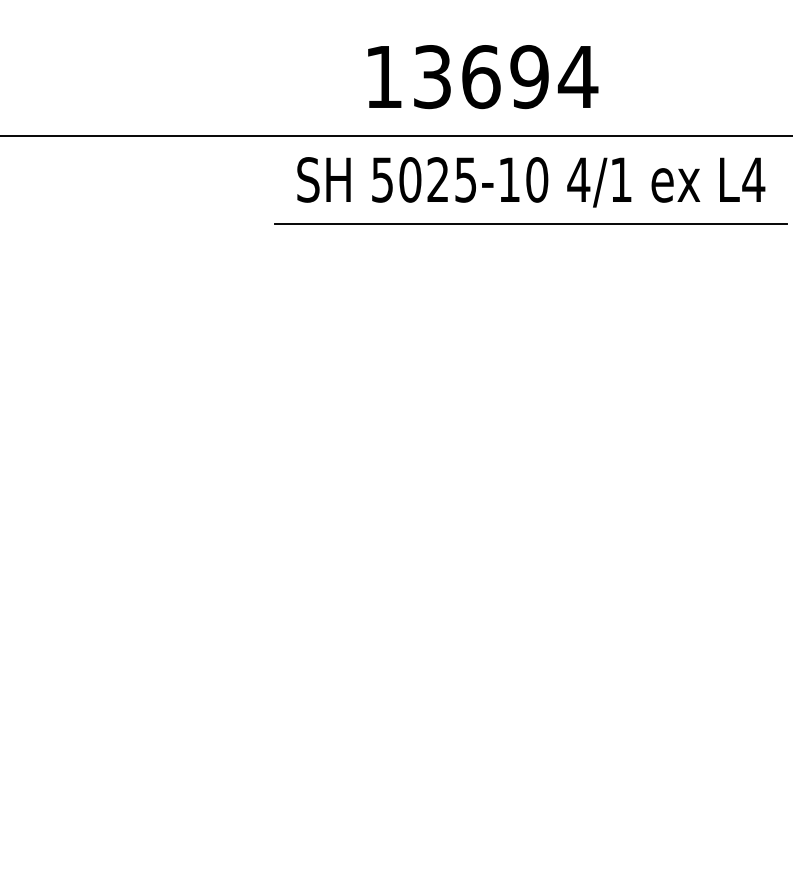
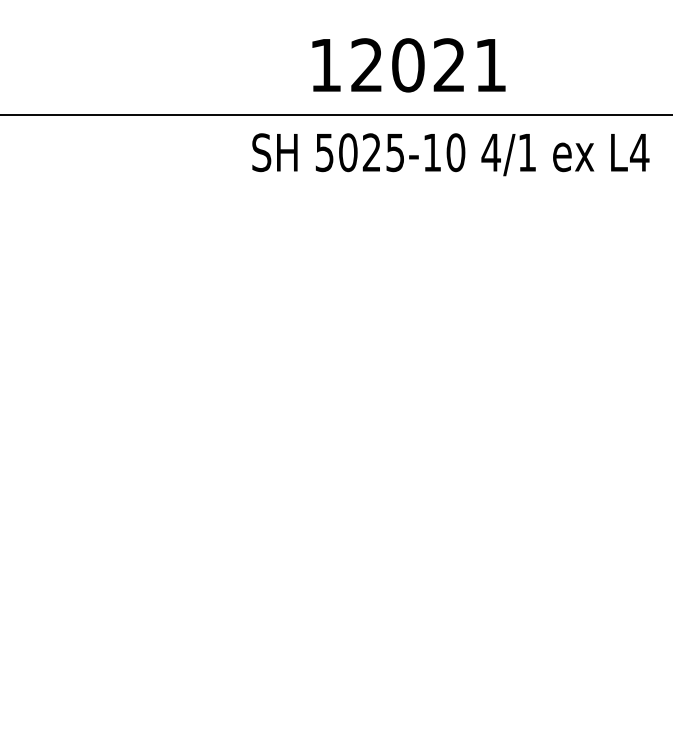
text: (506, 77) -> (429, 65), 13694 -> 12021
line: (530, 224) -> (450, 190), removed

